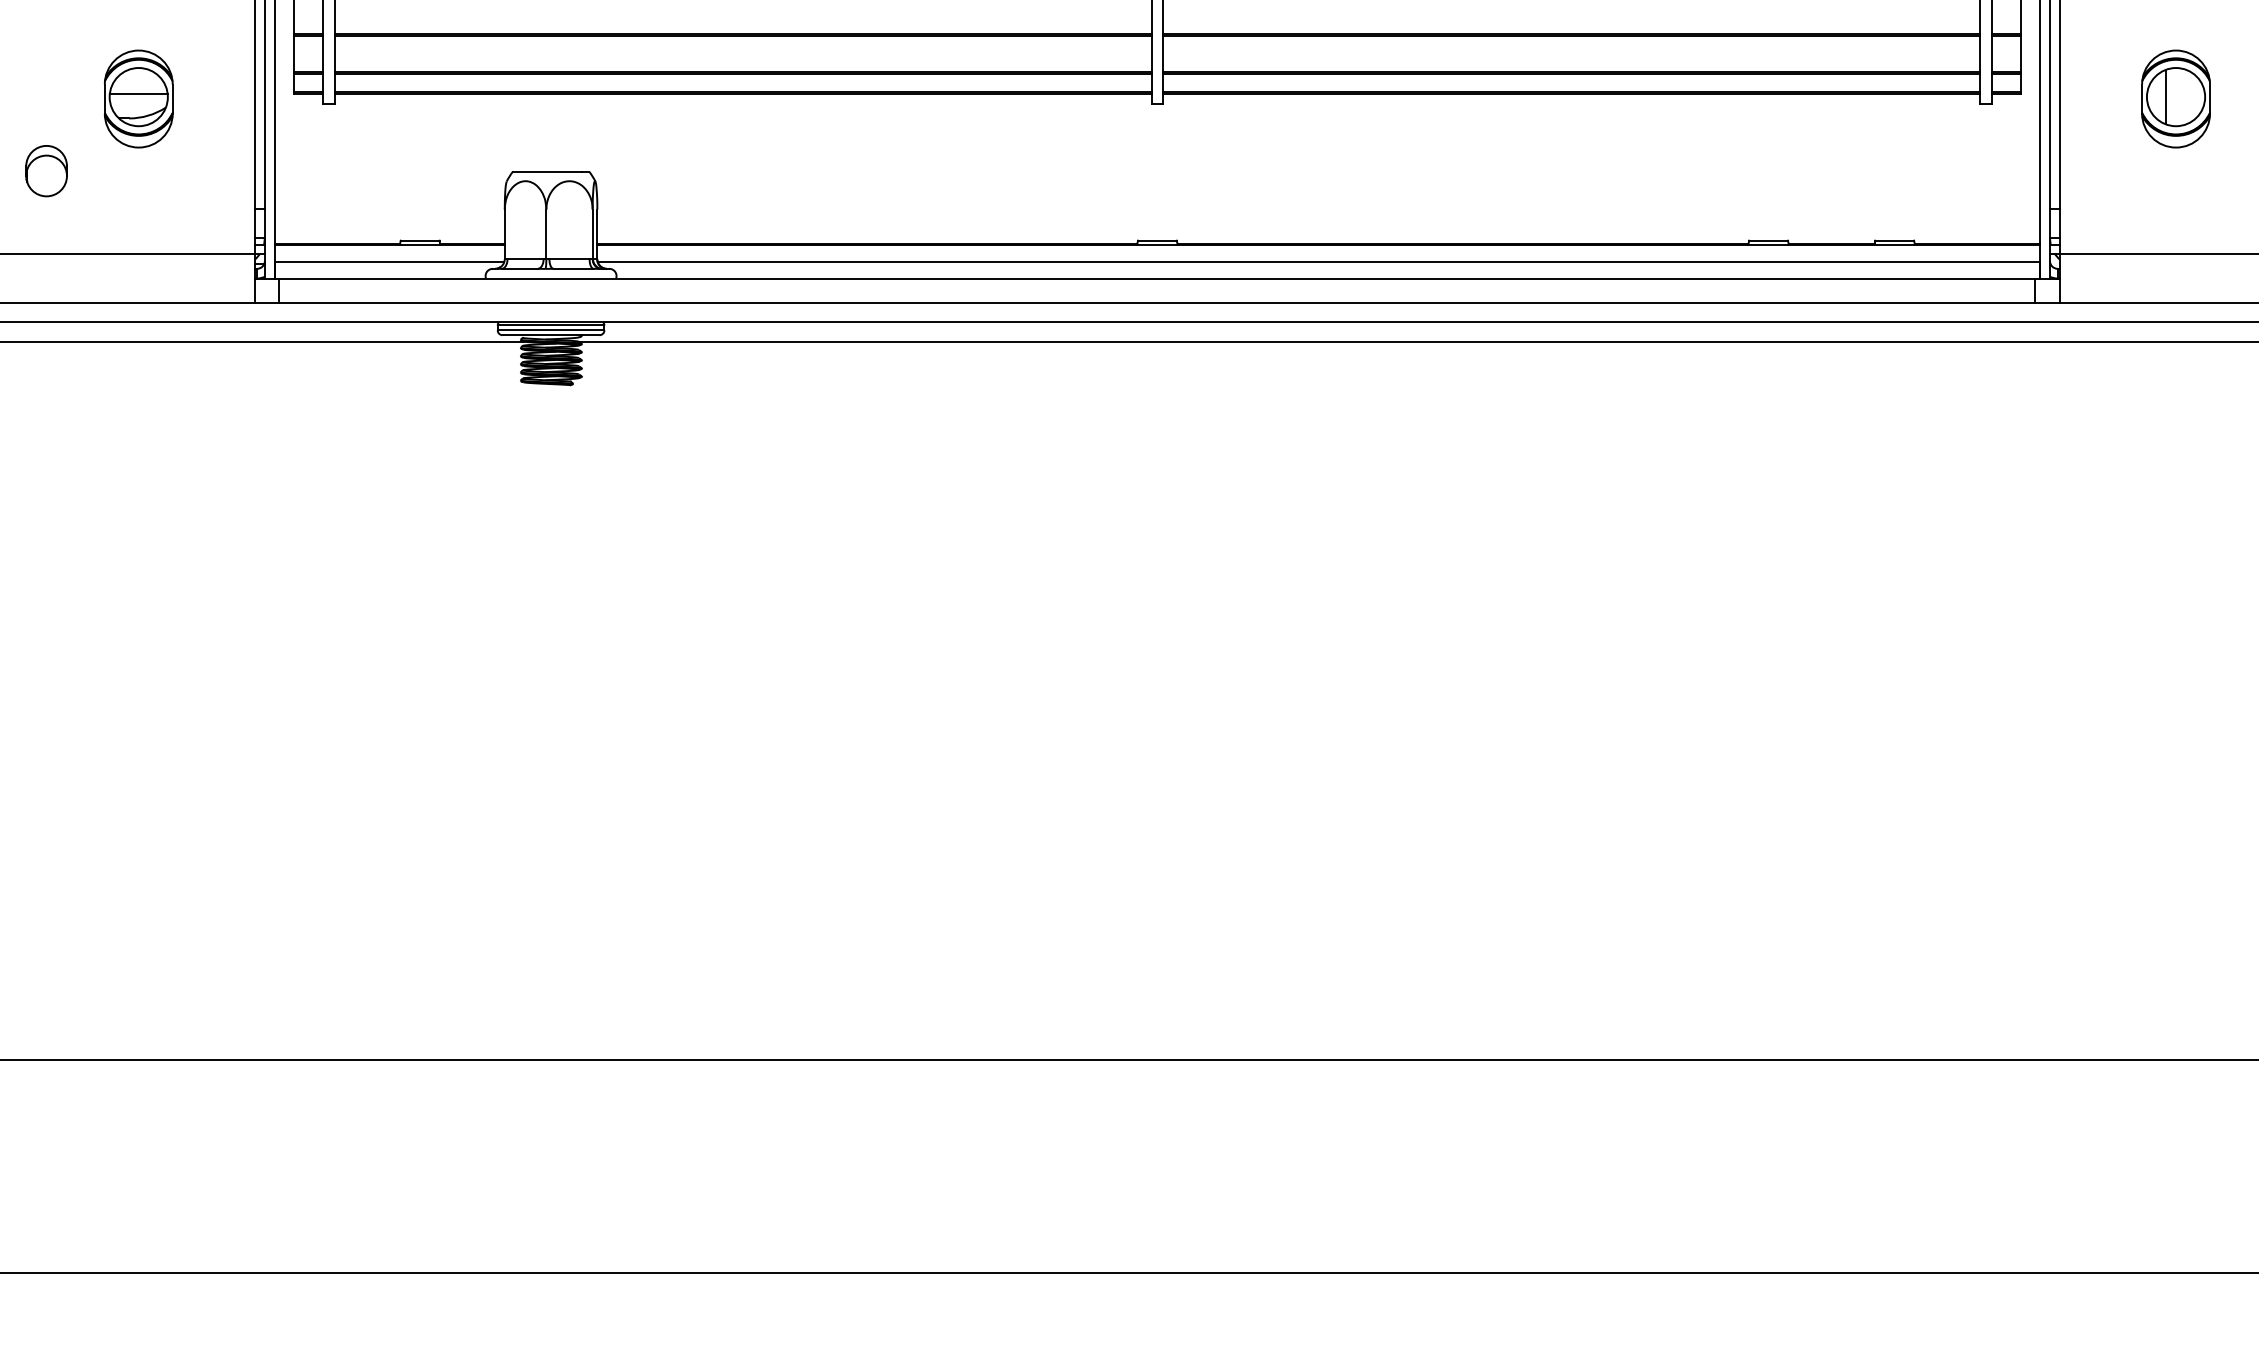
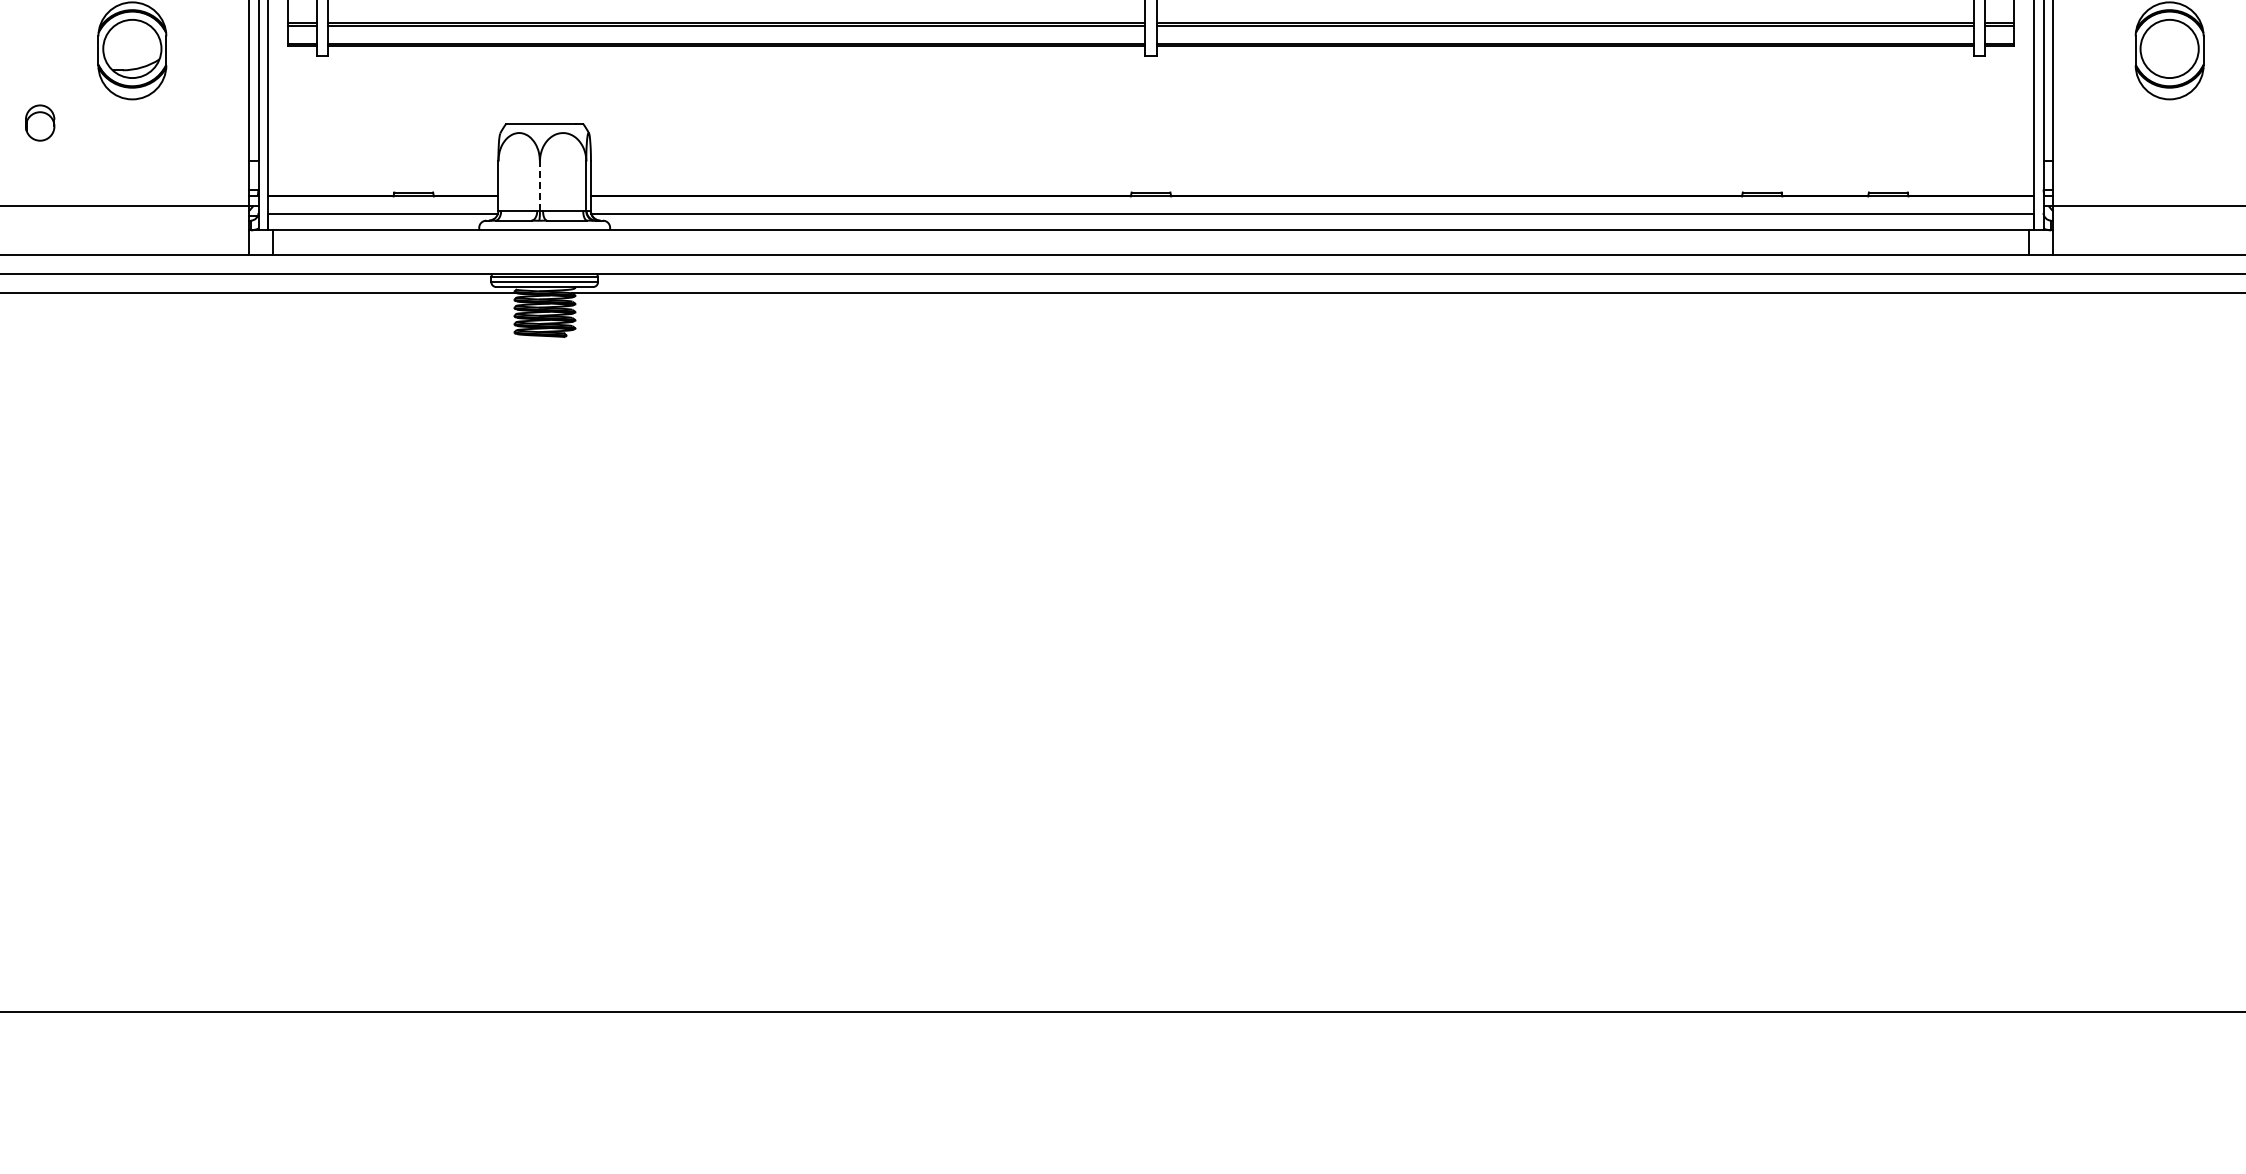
line: (138, 94) -> (132, 46), removed
line: (2166, 96) -> (2160, 48), removed
part: (46, 171) -> (40, 123), size x0.7
line: (546, 234) -> (540, 186), solid -> dashed

